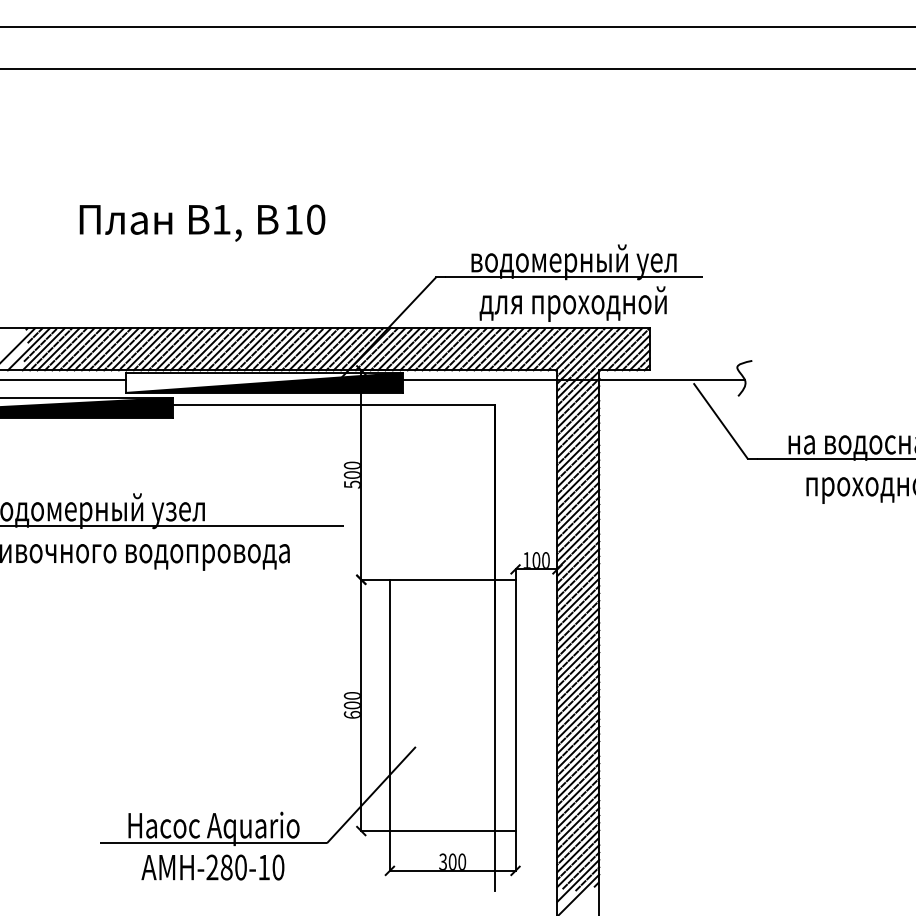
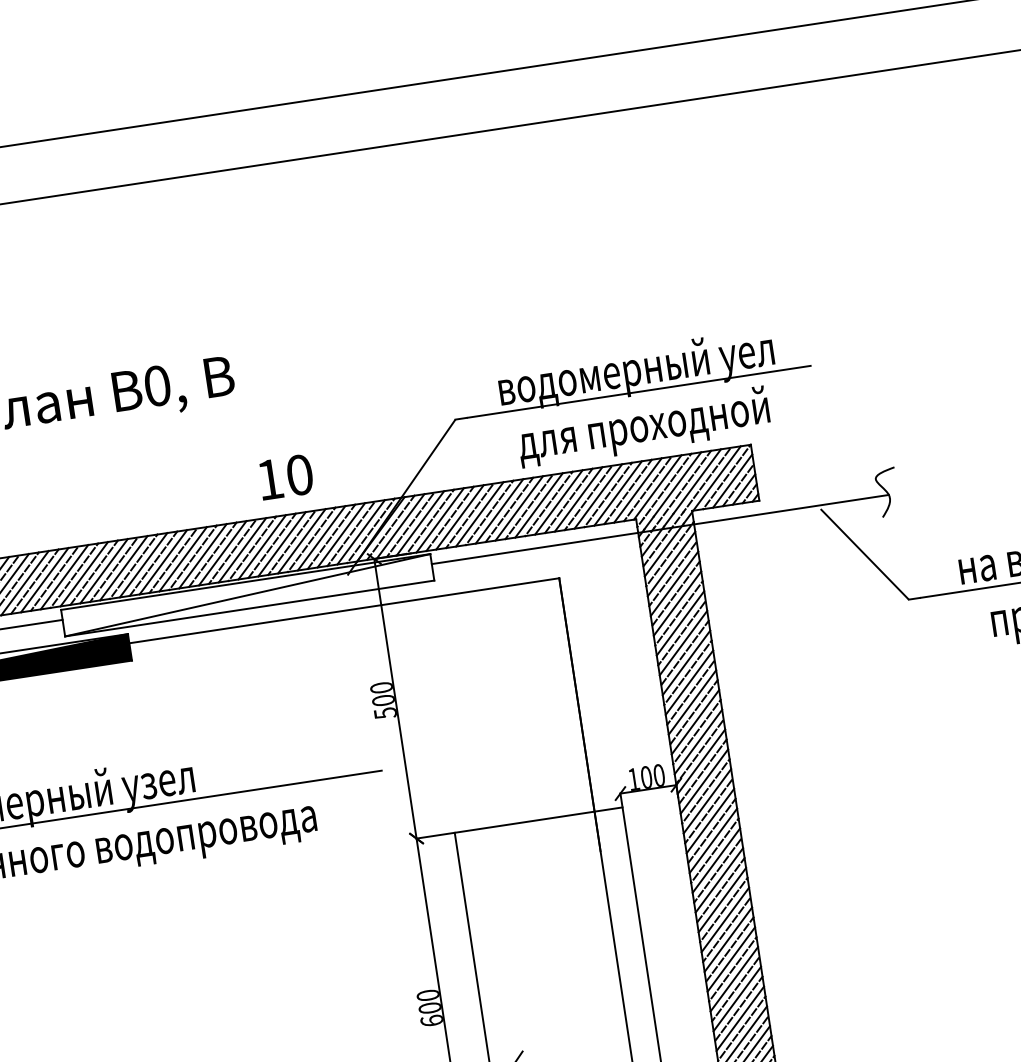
text: (221, 219) -> (157, 385), 1, -> 0,
text: (305, 219) -> (285, 476), moved
fill: (264, 382) -> (247, 594), removed

